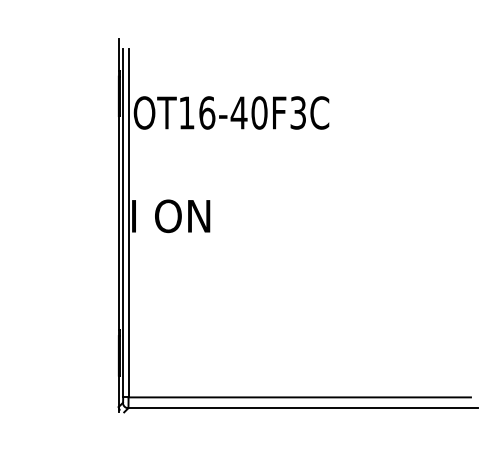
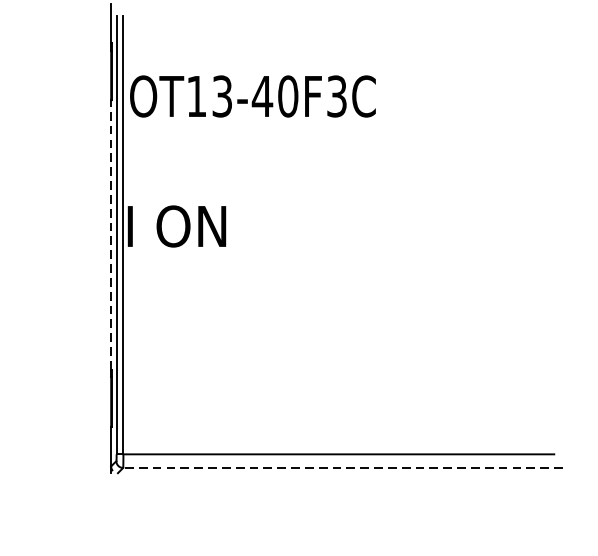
text: (207, 112) -> (222, 95), OT16-40F3C -> OT13-40F3C
line: (118, 222) -> (110, 234), solid -> dashed
line: (303, 408) -> (343, 468), solid -> dashed

